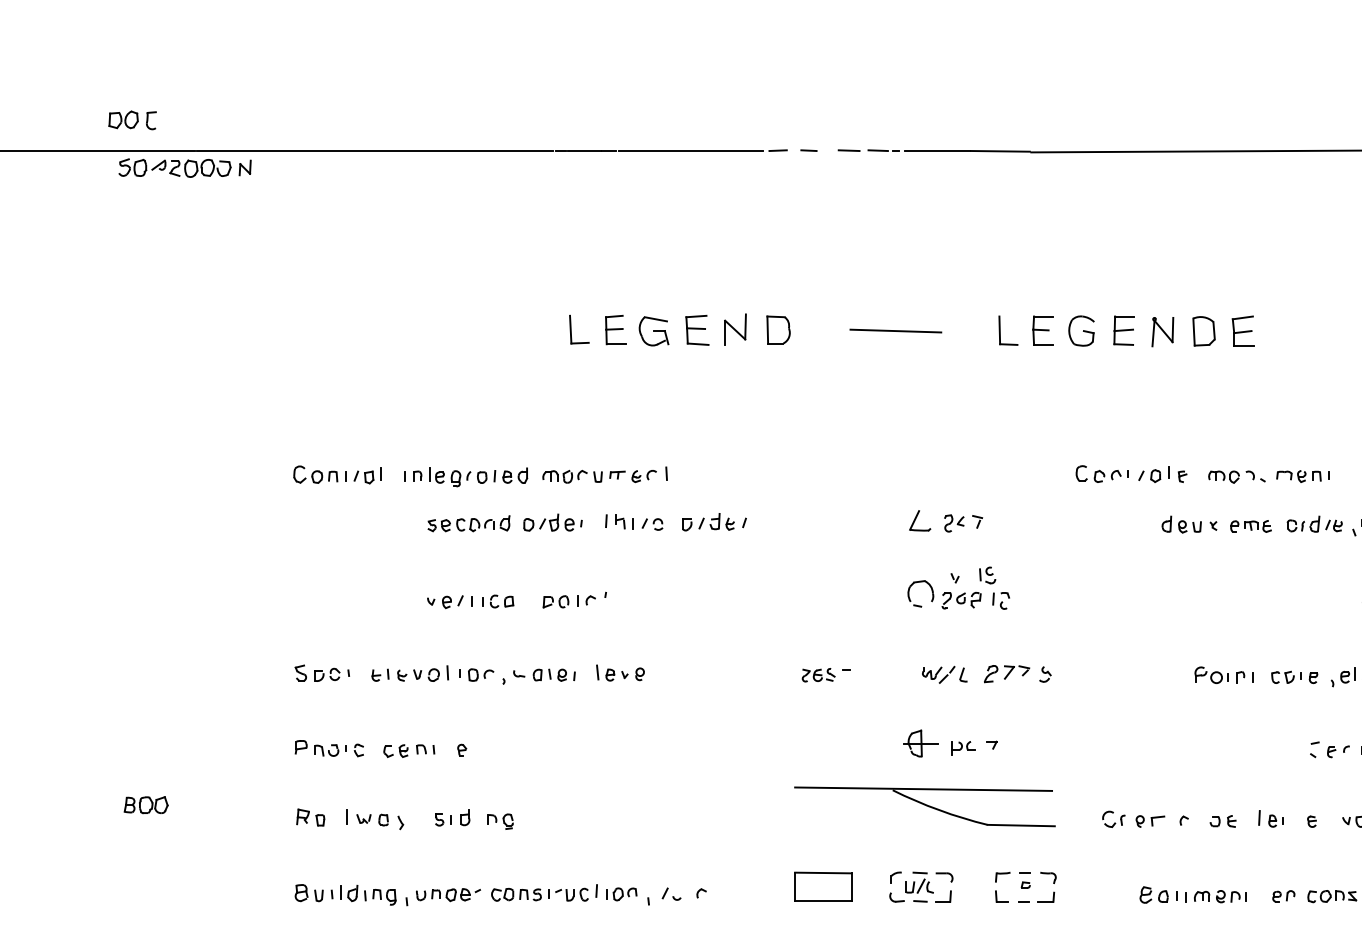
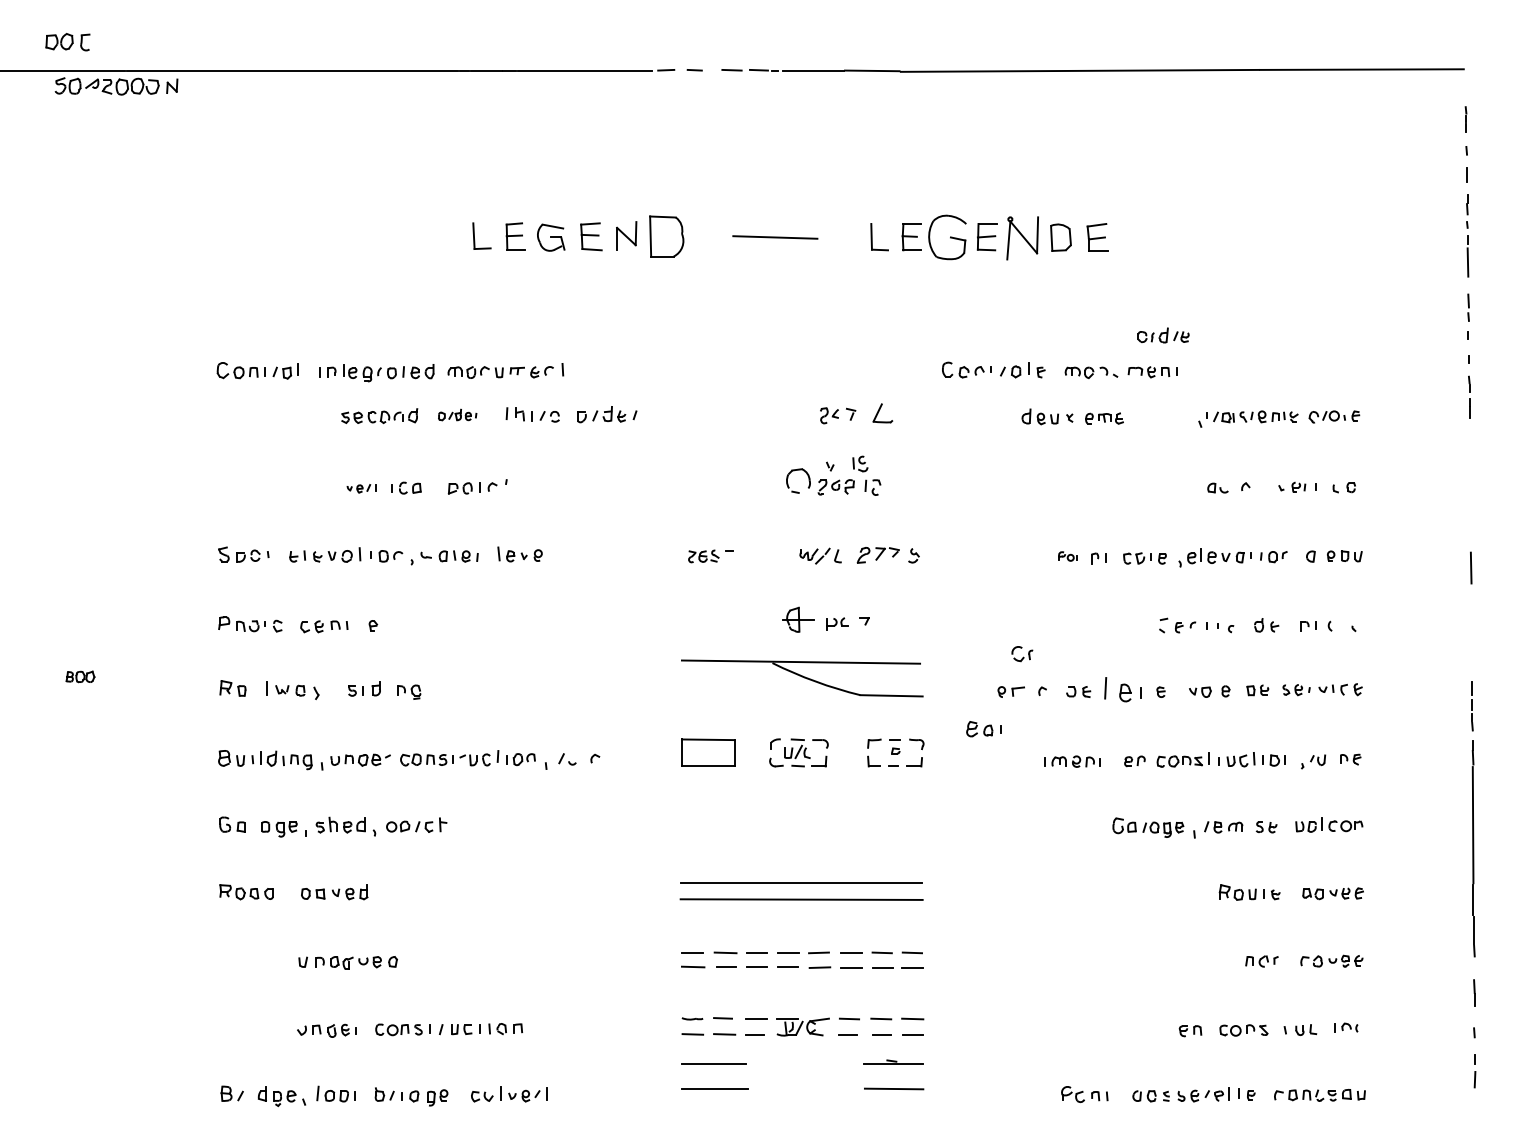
part: (778, 330) -> (666, 236), size x1.6
part: (1081, 331) -> (947, 237), size x1.6
part: (1162, 332) -> (1022, 238), size x1.6
part: (919, 520) -> (882, 413), moved
part: (552, 522) -> (457, 414), size x0.7
part: (1314, 524) -> (1163, 335), moved
part: (449, 601) -> (361, 488), size x0.7
part: (1211, 675) -> (1067, 556), size x0.6
part: (146, 804) -> (80, 676), size x0.7
part: (1271, 818) -> (1123, 689), size x1.6
part: (1113, 819) -> (1022, 654), moved
part: (1158, 895) -> (983, 729), moved

